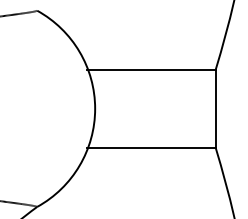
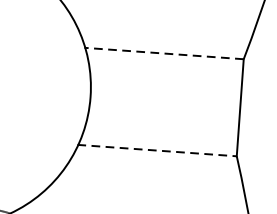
line: (151, 69) -> (164, 53), solid -> dashed
line: (152, 147) -> (158, 150), solid -> dashed

